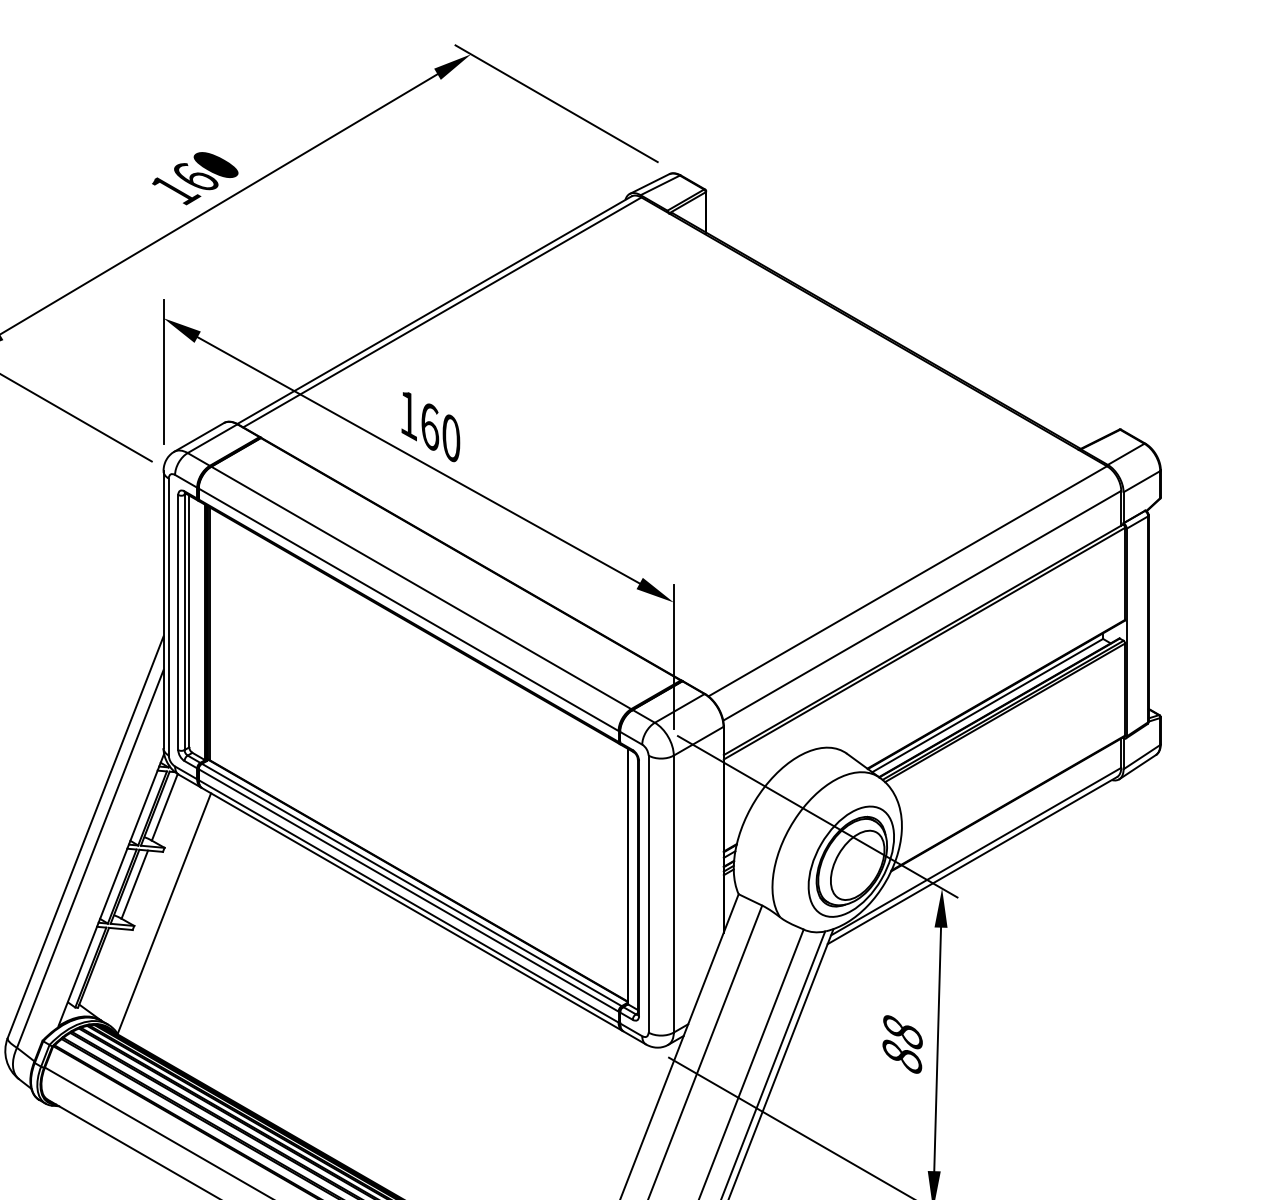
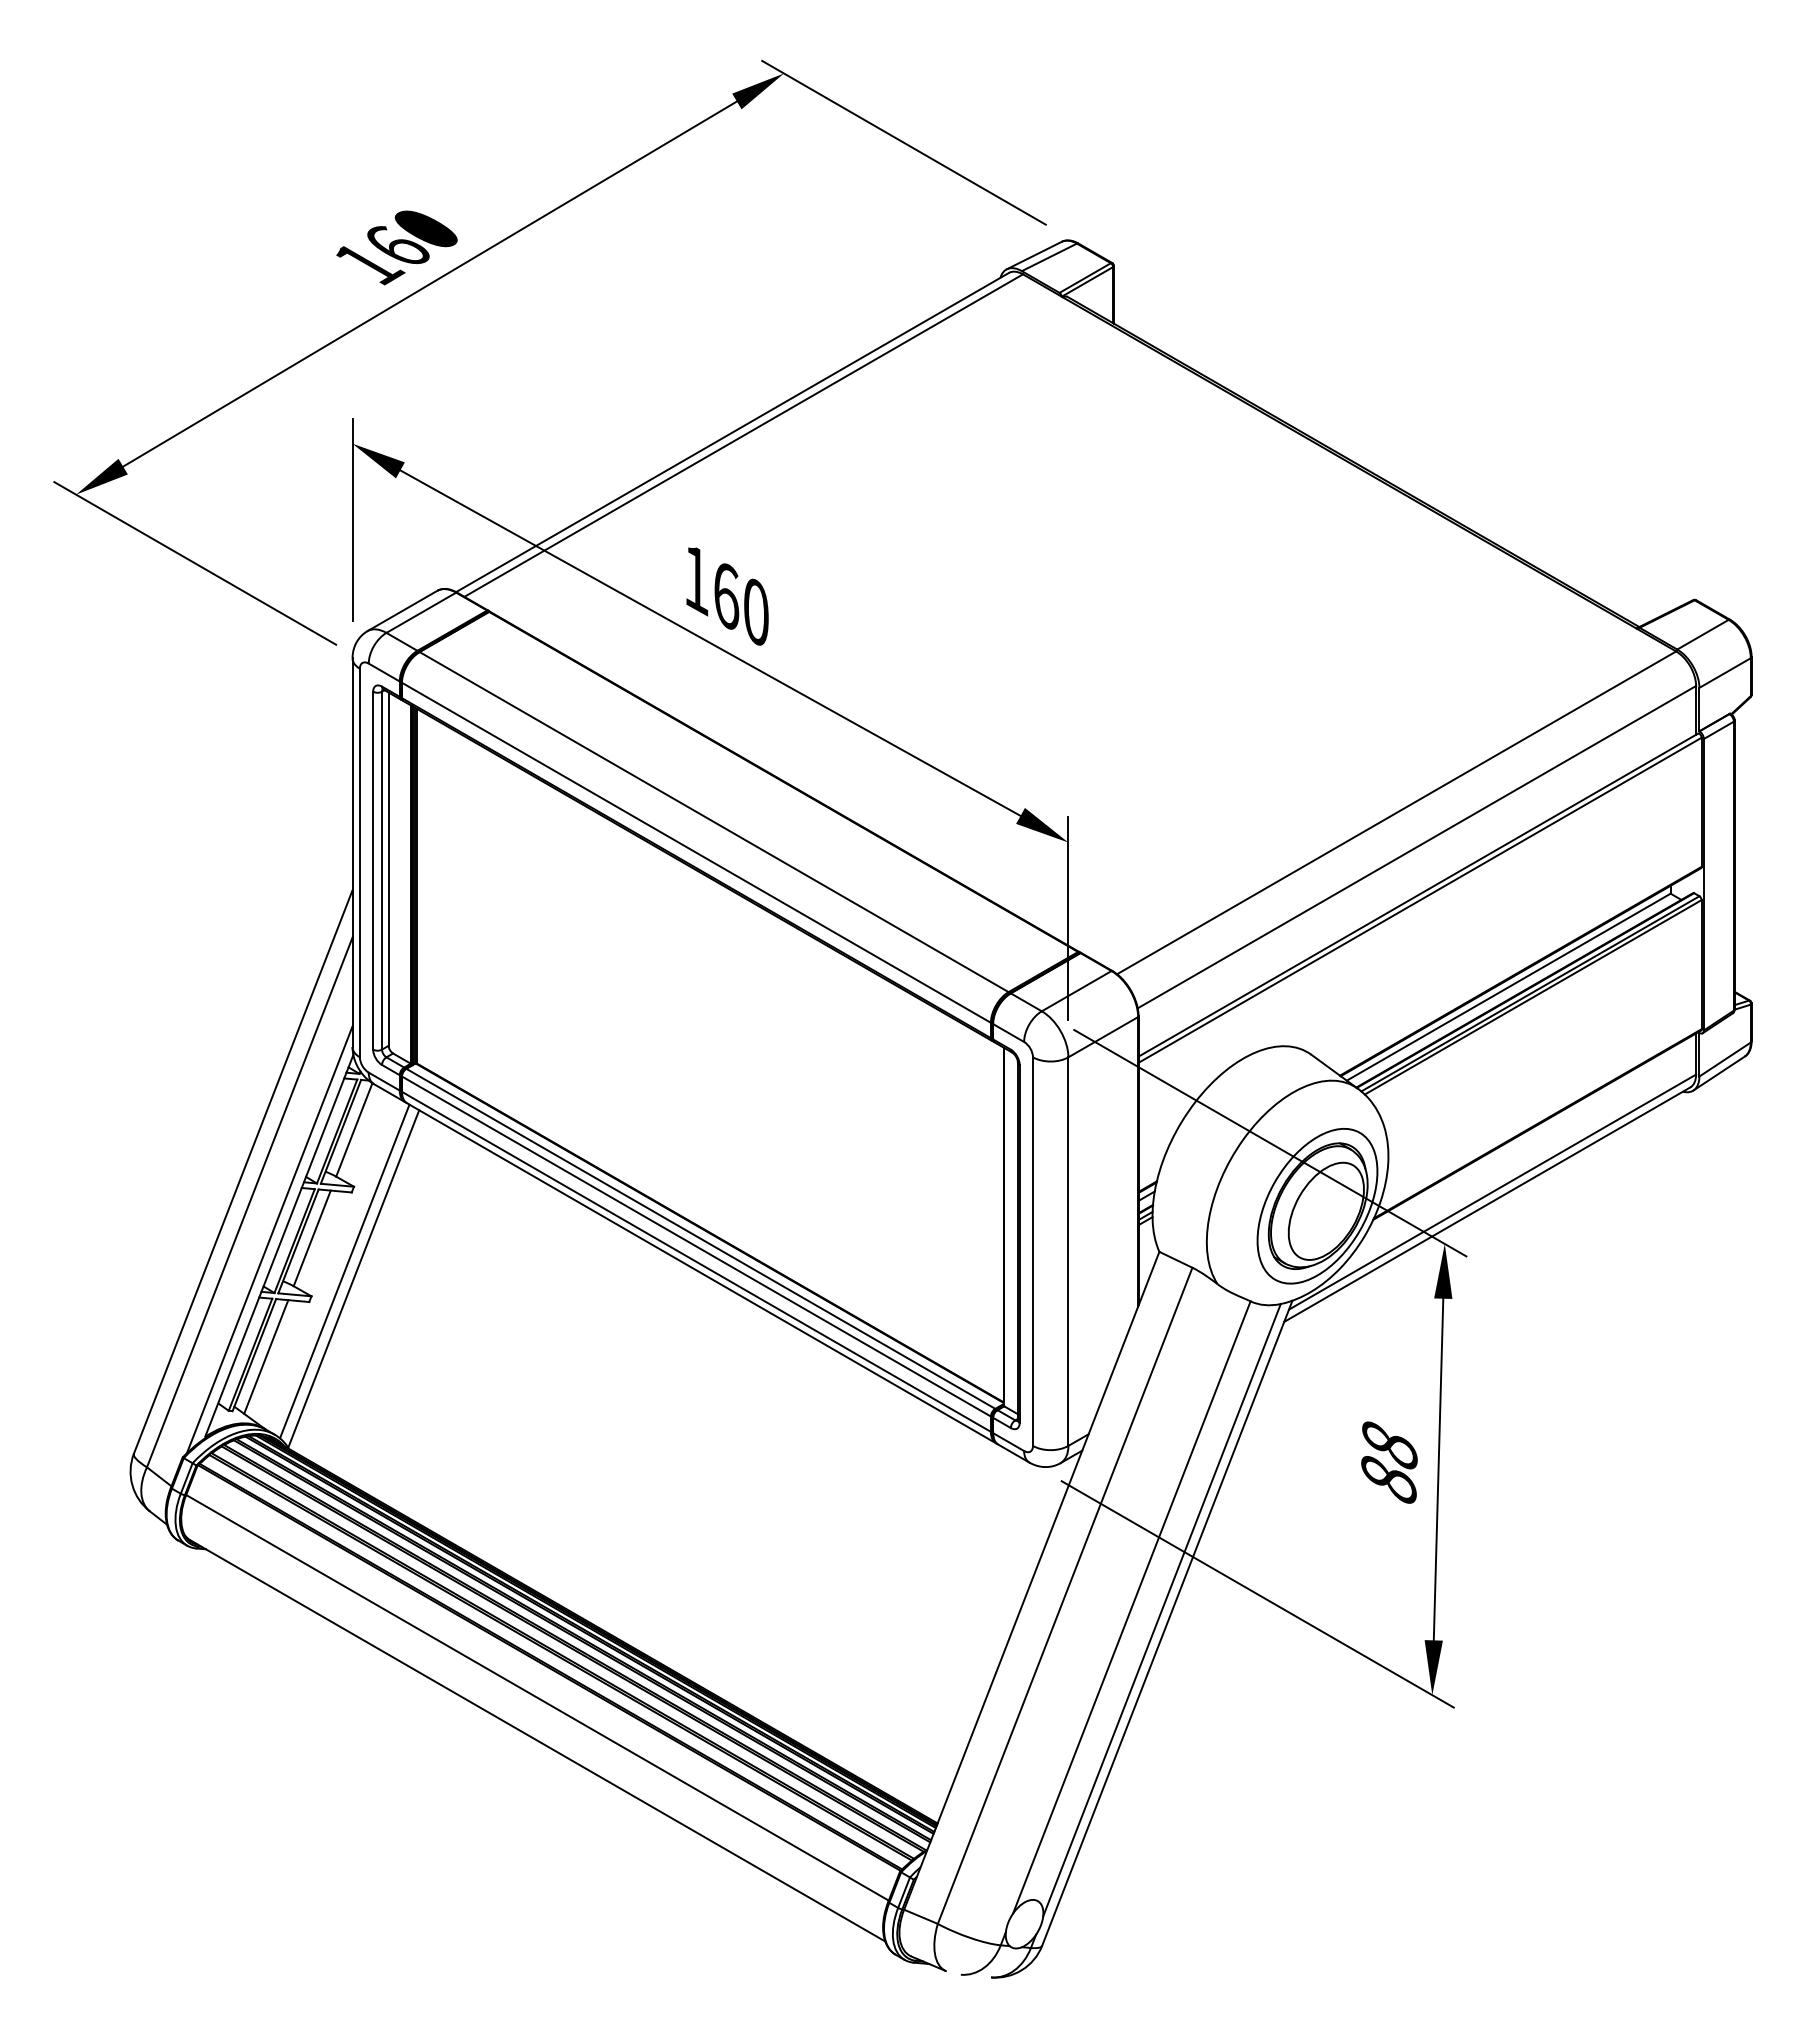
line: (104, 885) -> (269, 1239), added
line: (157, 908) -> (344, 1271), added
line: (102, 968) -> (266, 1356), added

